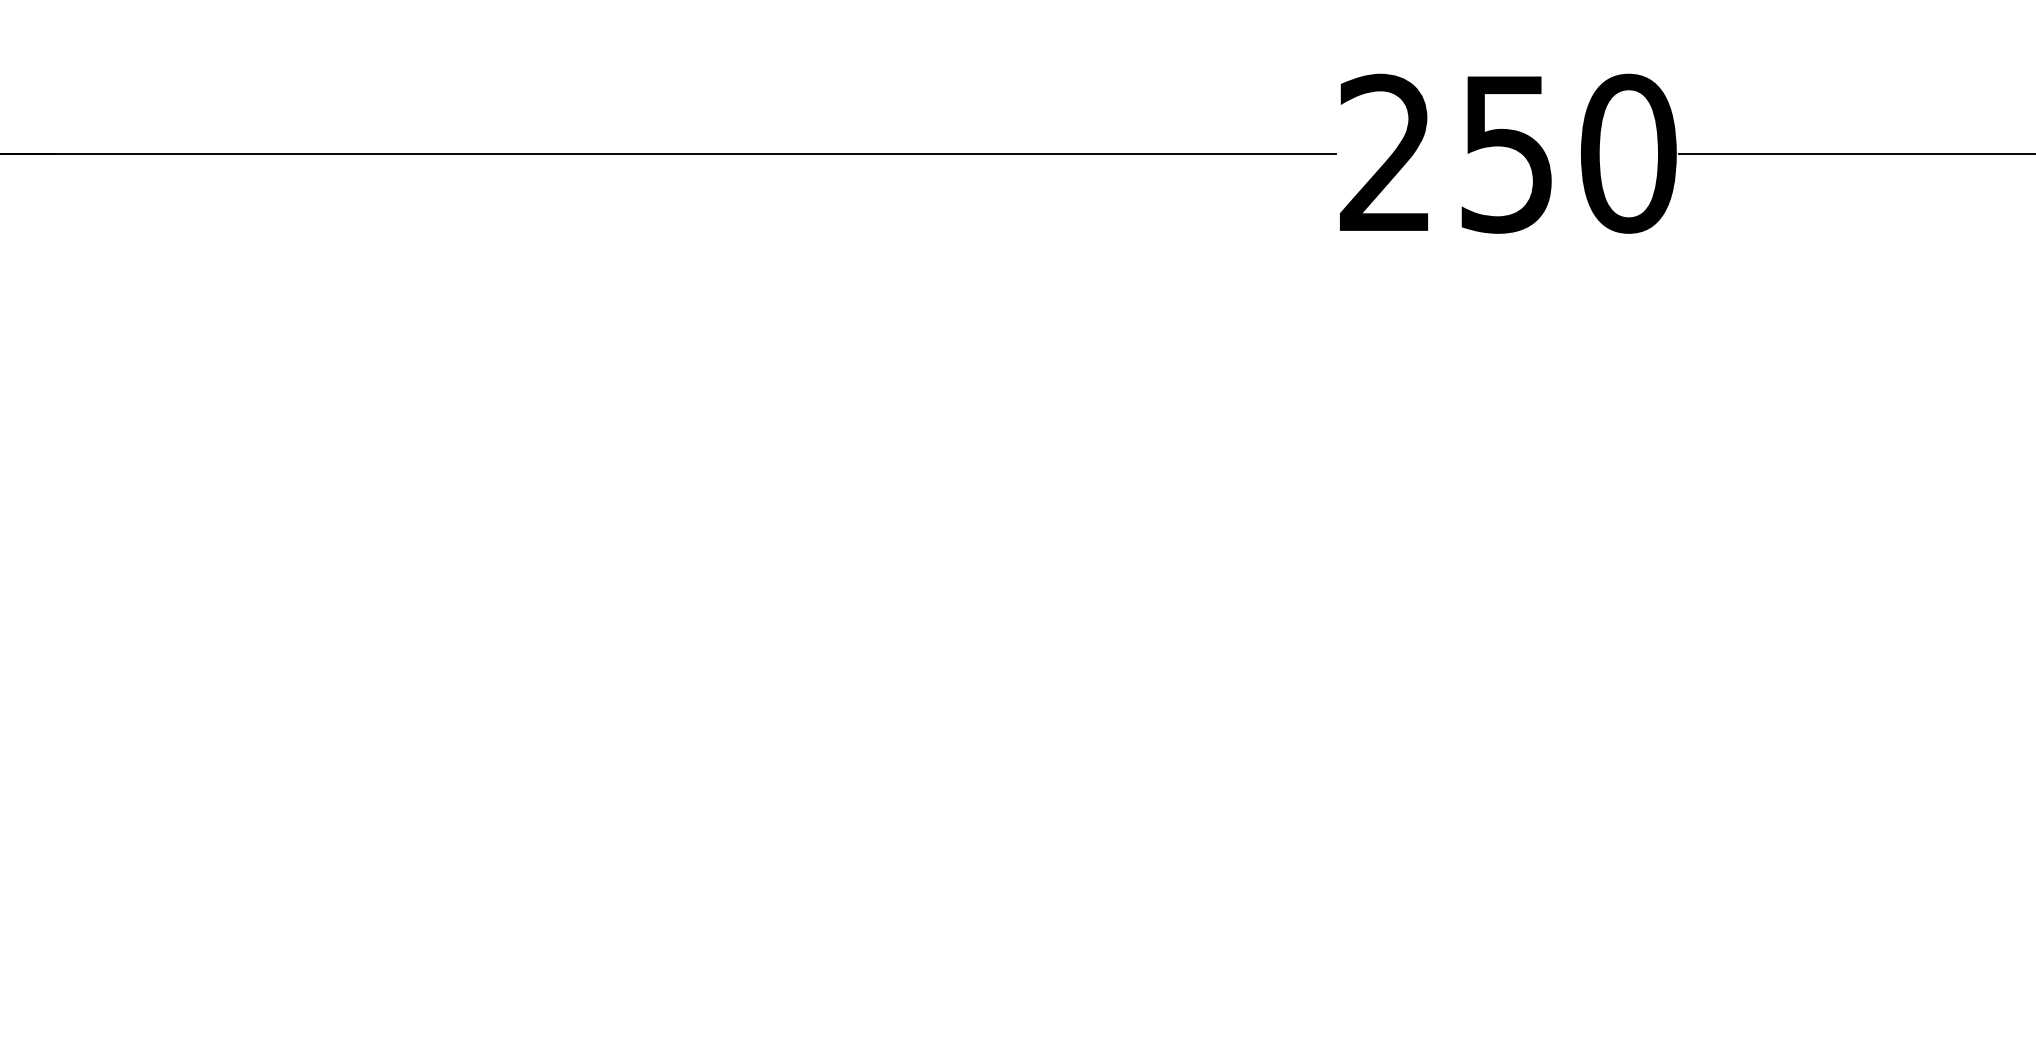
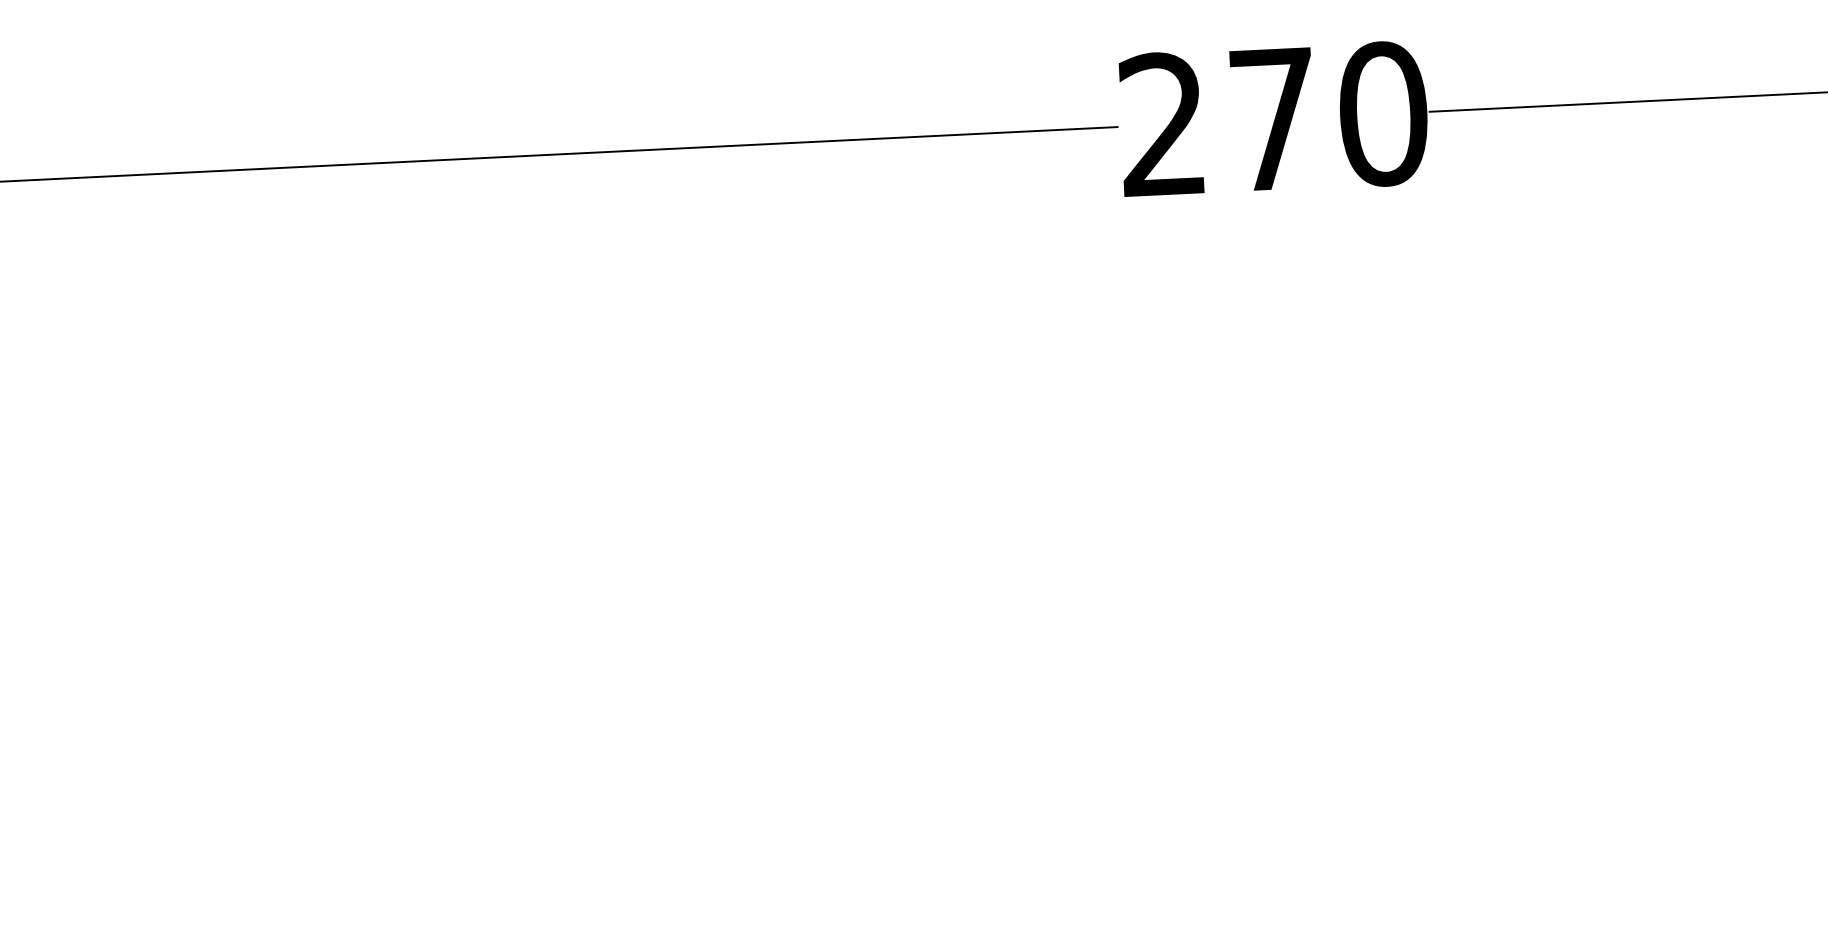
text: (1506, 154) -> (1272, 120), 250 -> 270

